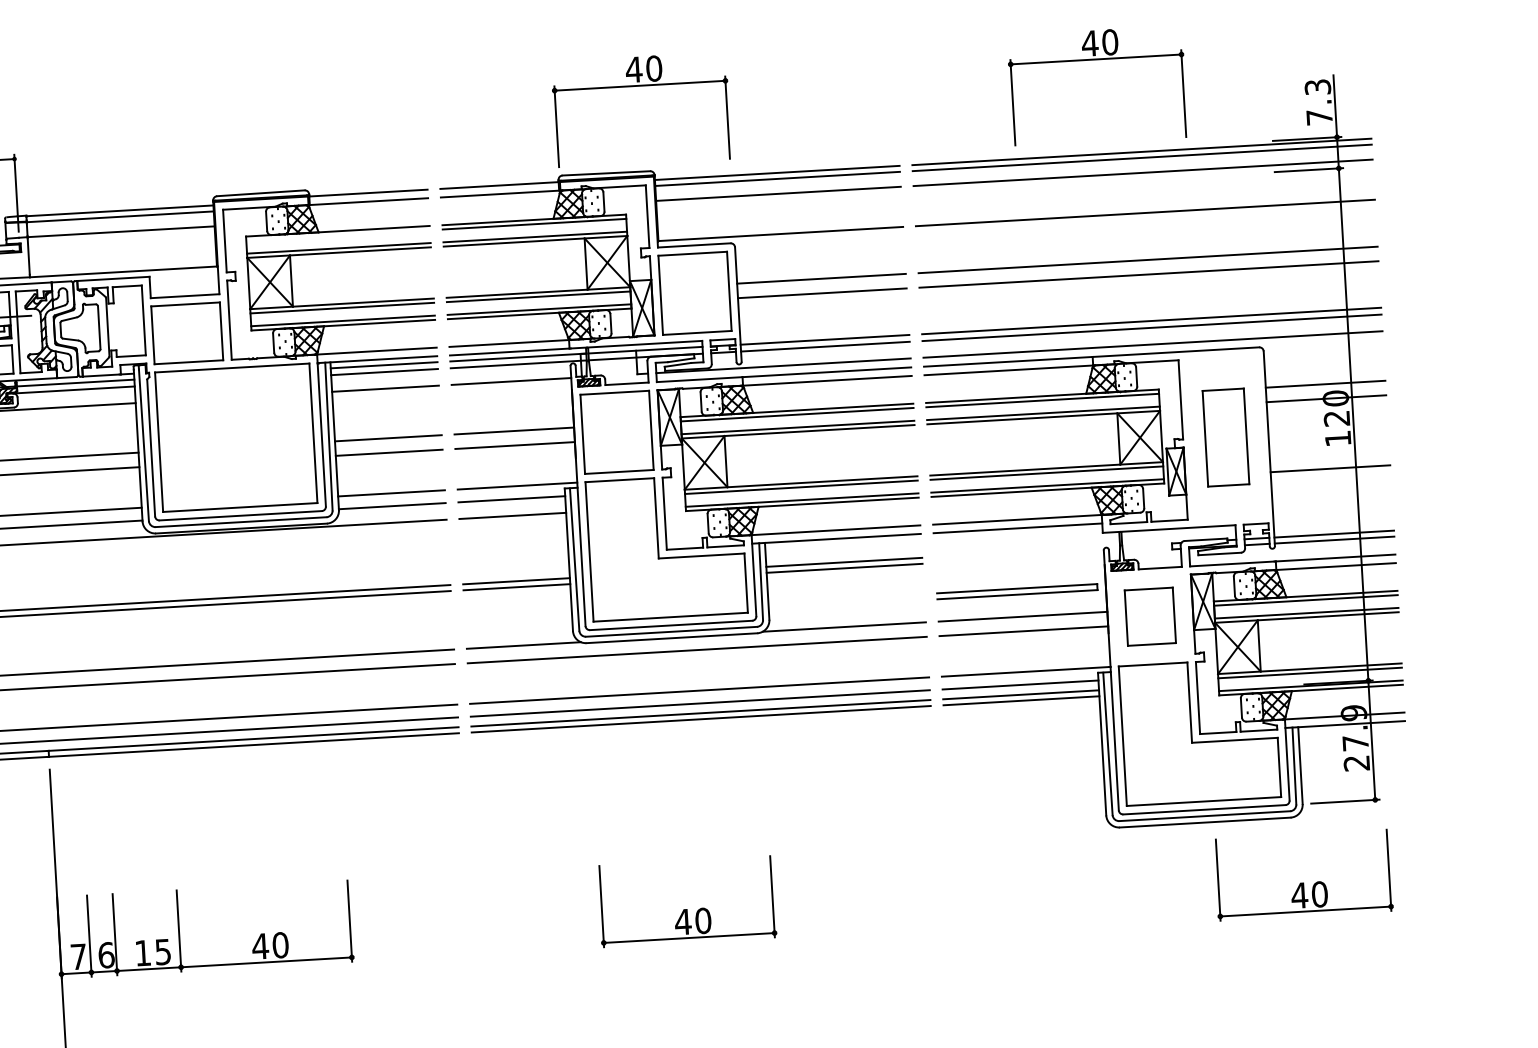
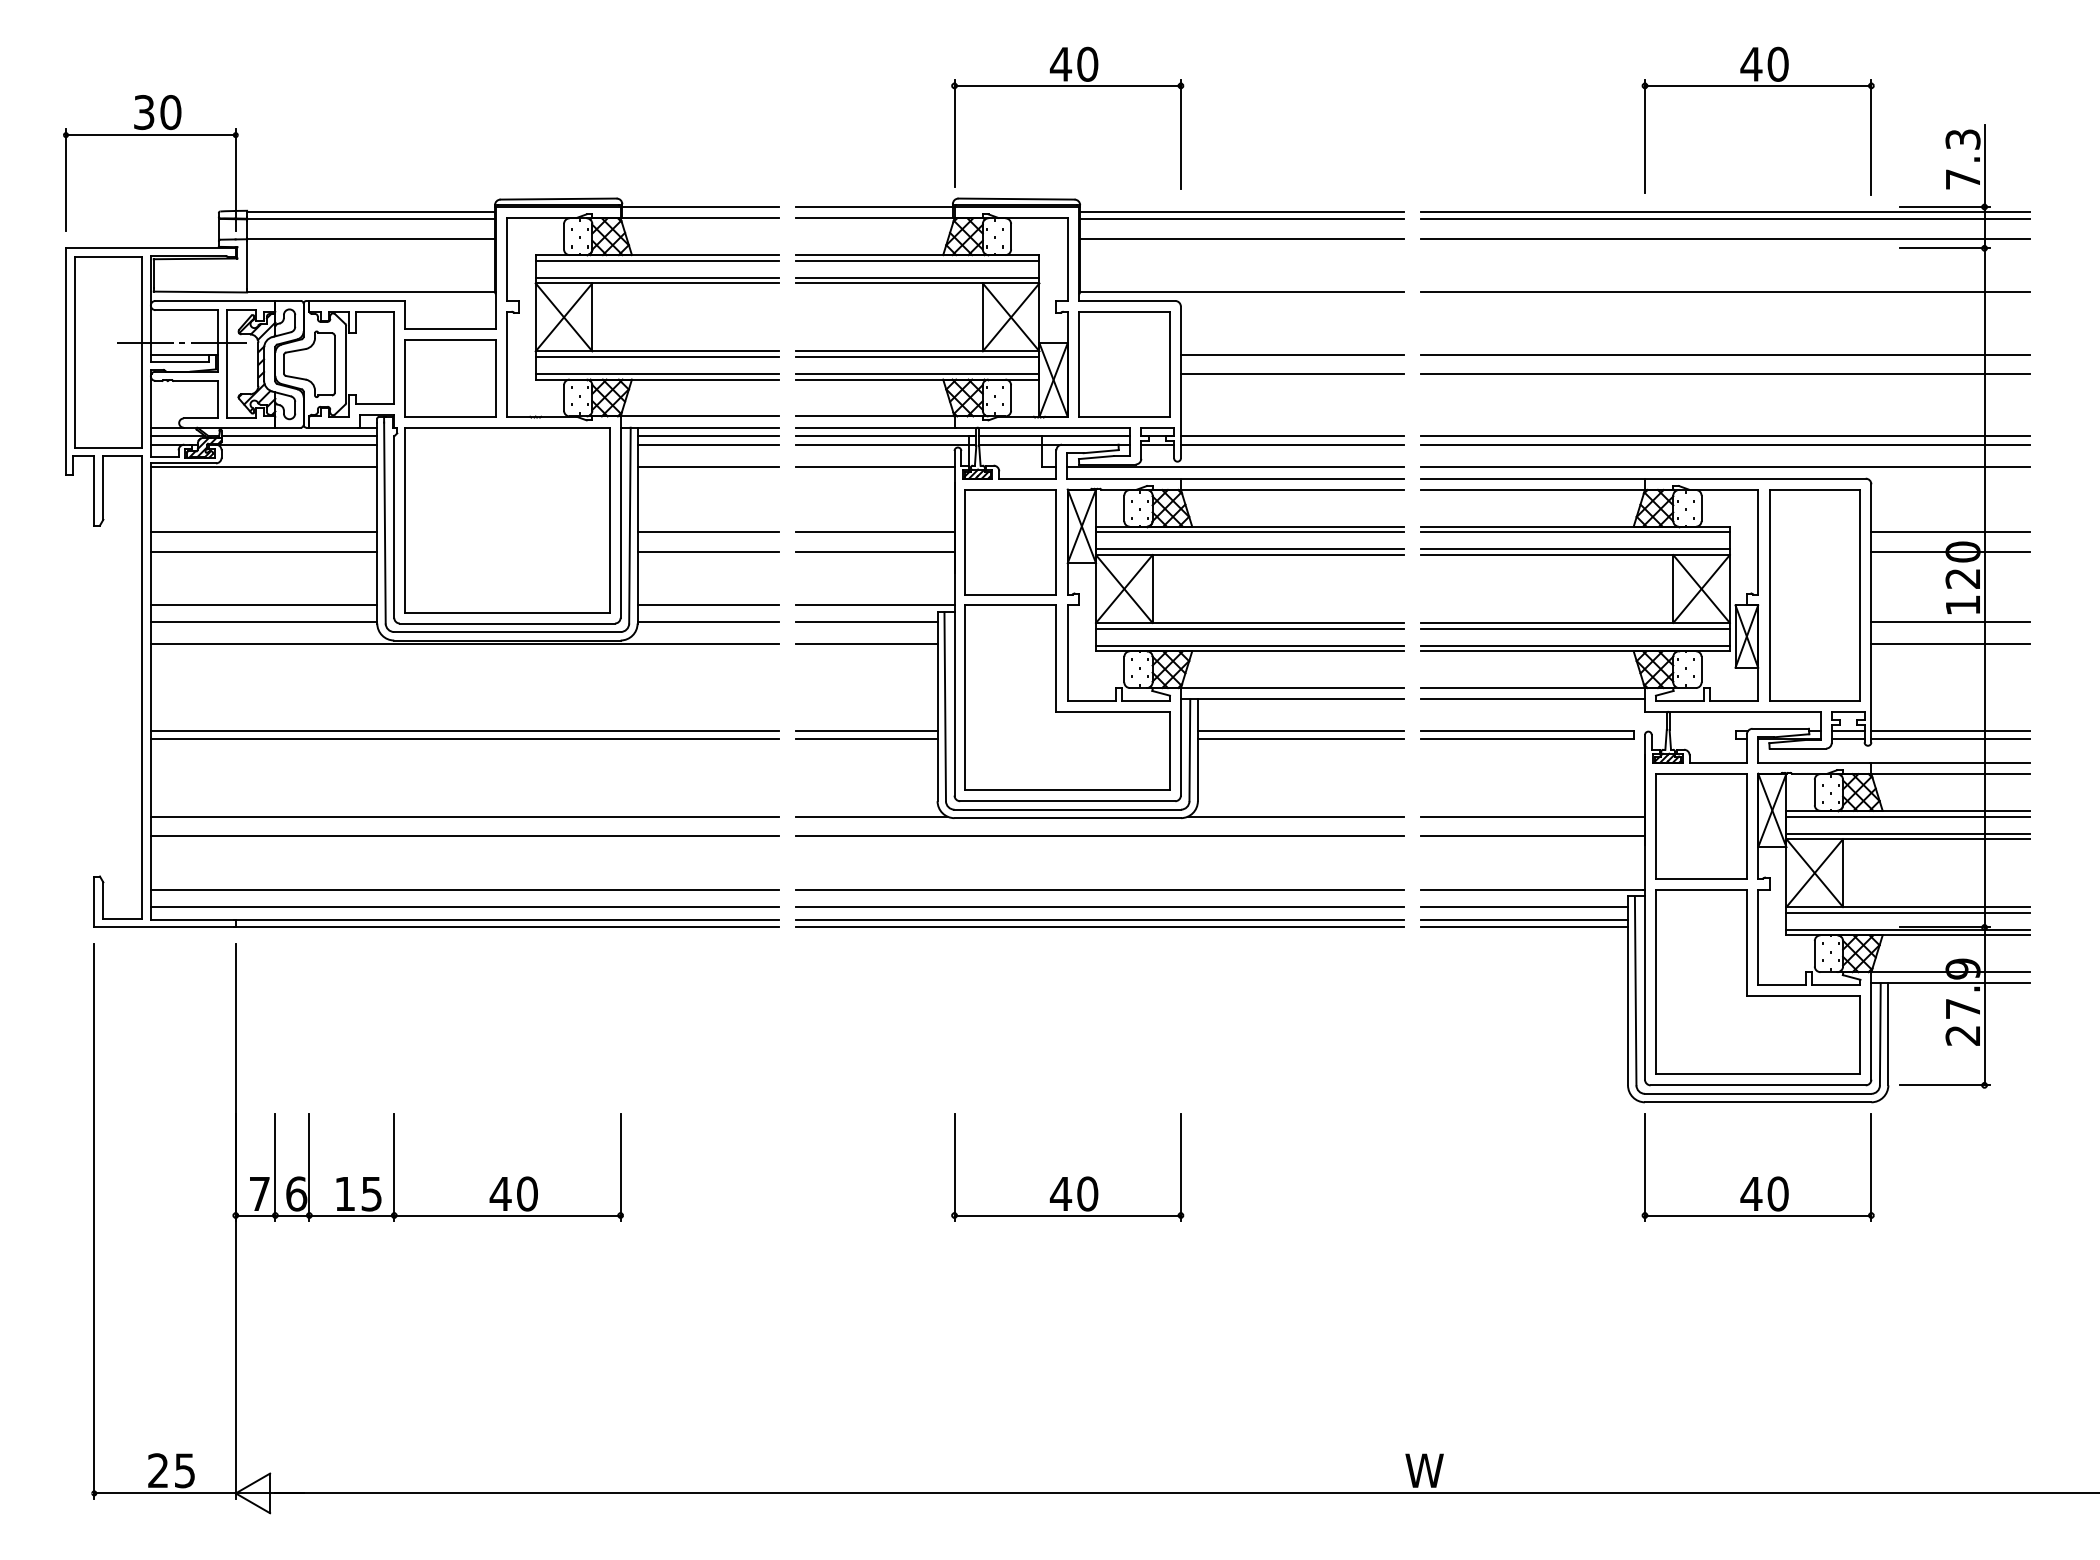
part: (1095, 59) -> (1757, 86), moved
line: (338, 235) -> (657, 260), added
part: (1225, 437) -> (1814, 595), size x1.67
line: (1329, 452) -> (1950, 622), added
part: (1017, 591) -> (1527, 734), moved
part: (1150, 616) -> (1701, 826), size x1.43
part: (1303, 882) -> (1757, 1177), moved

